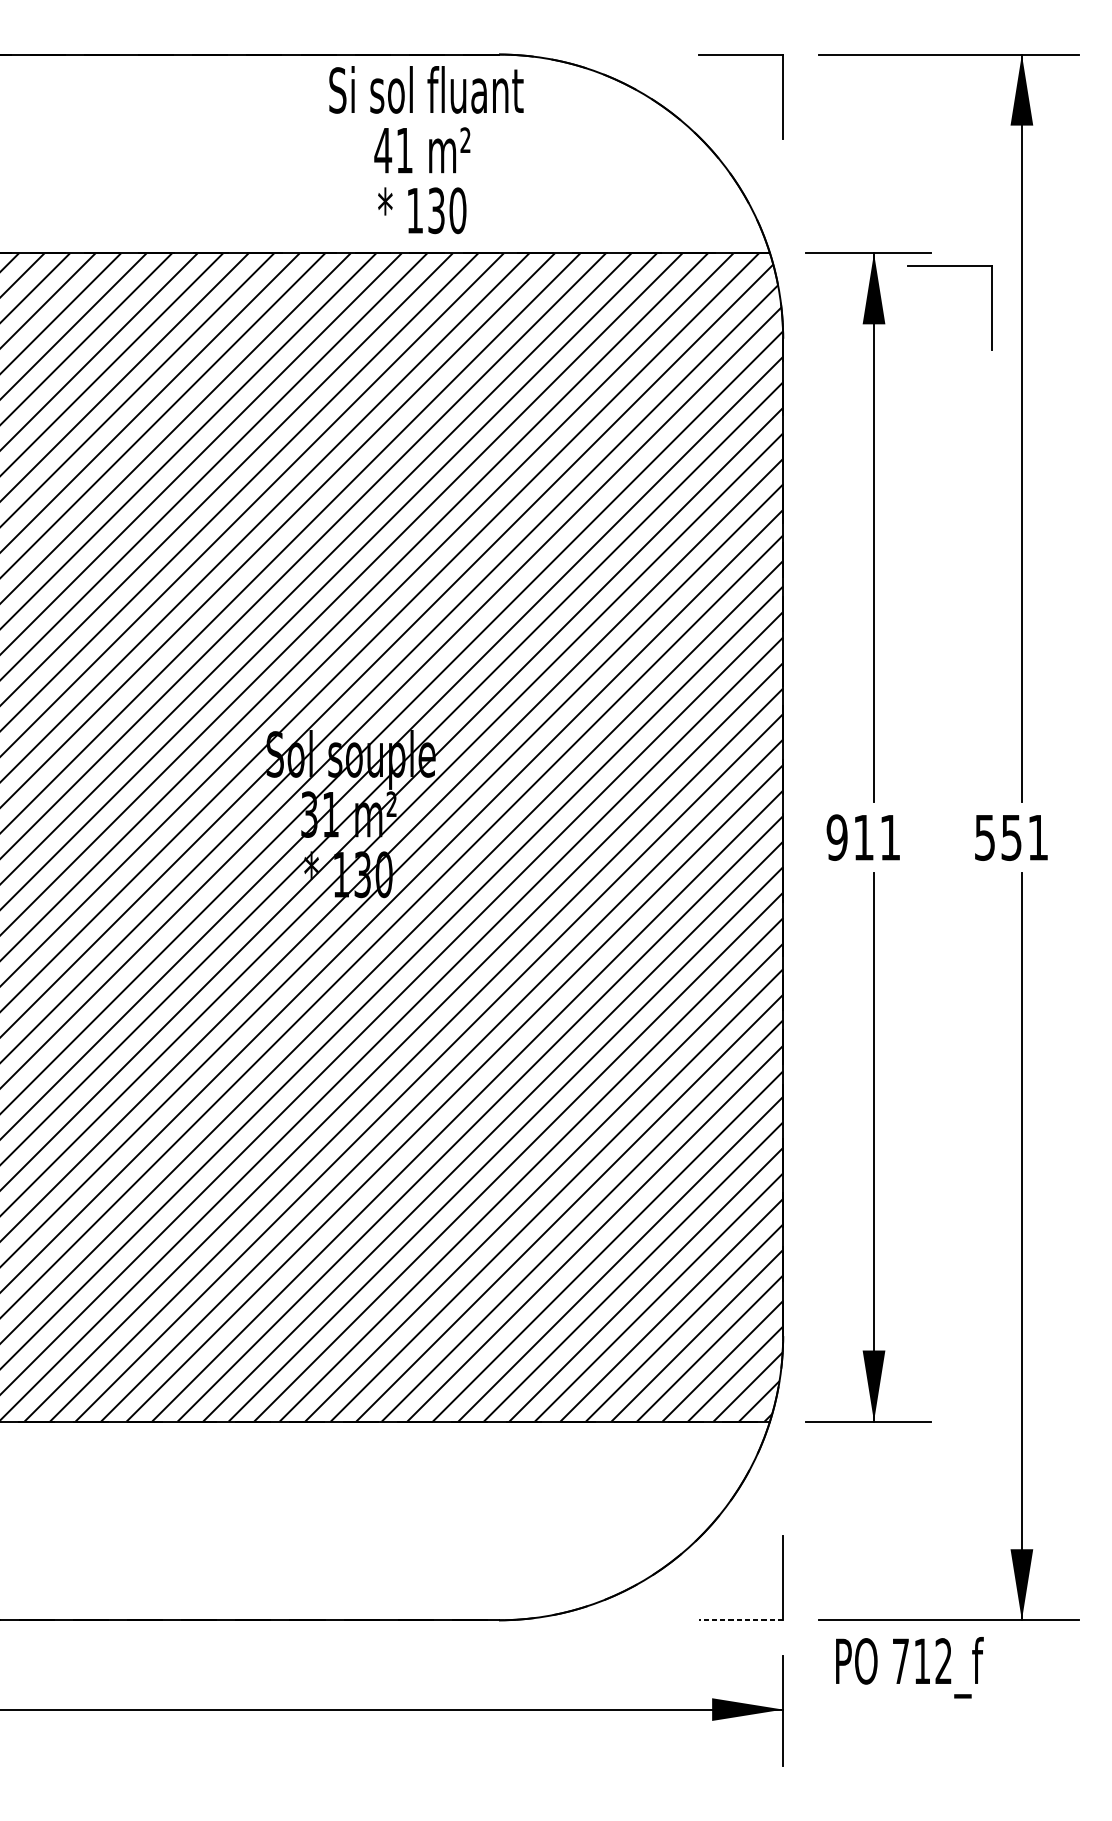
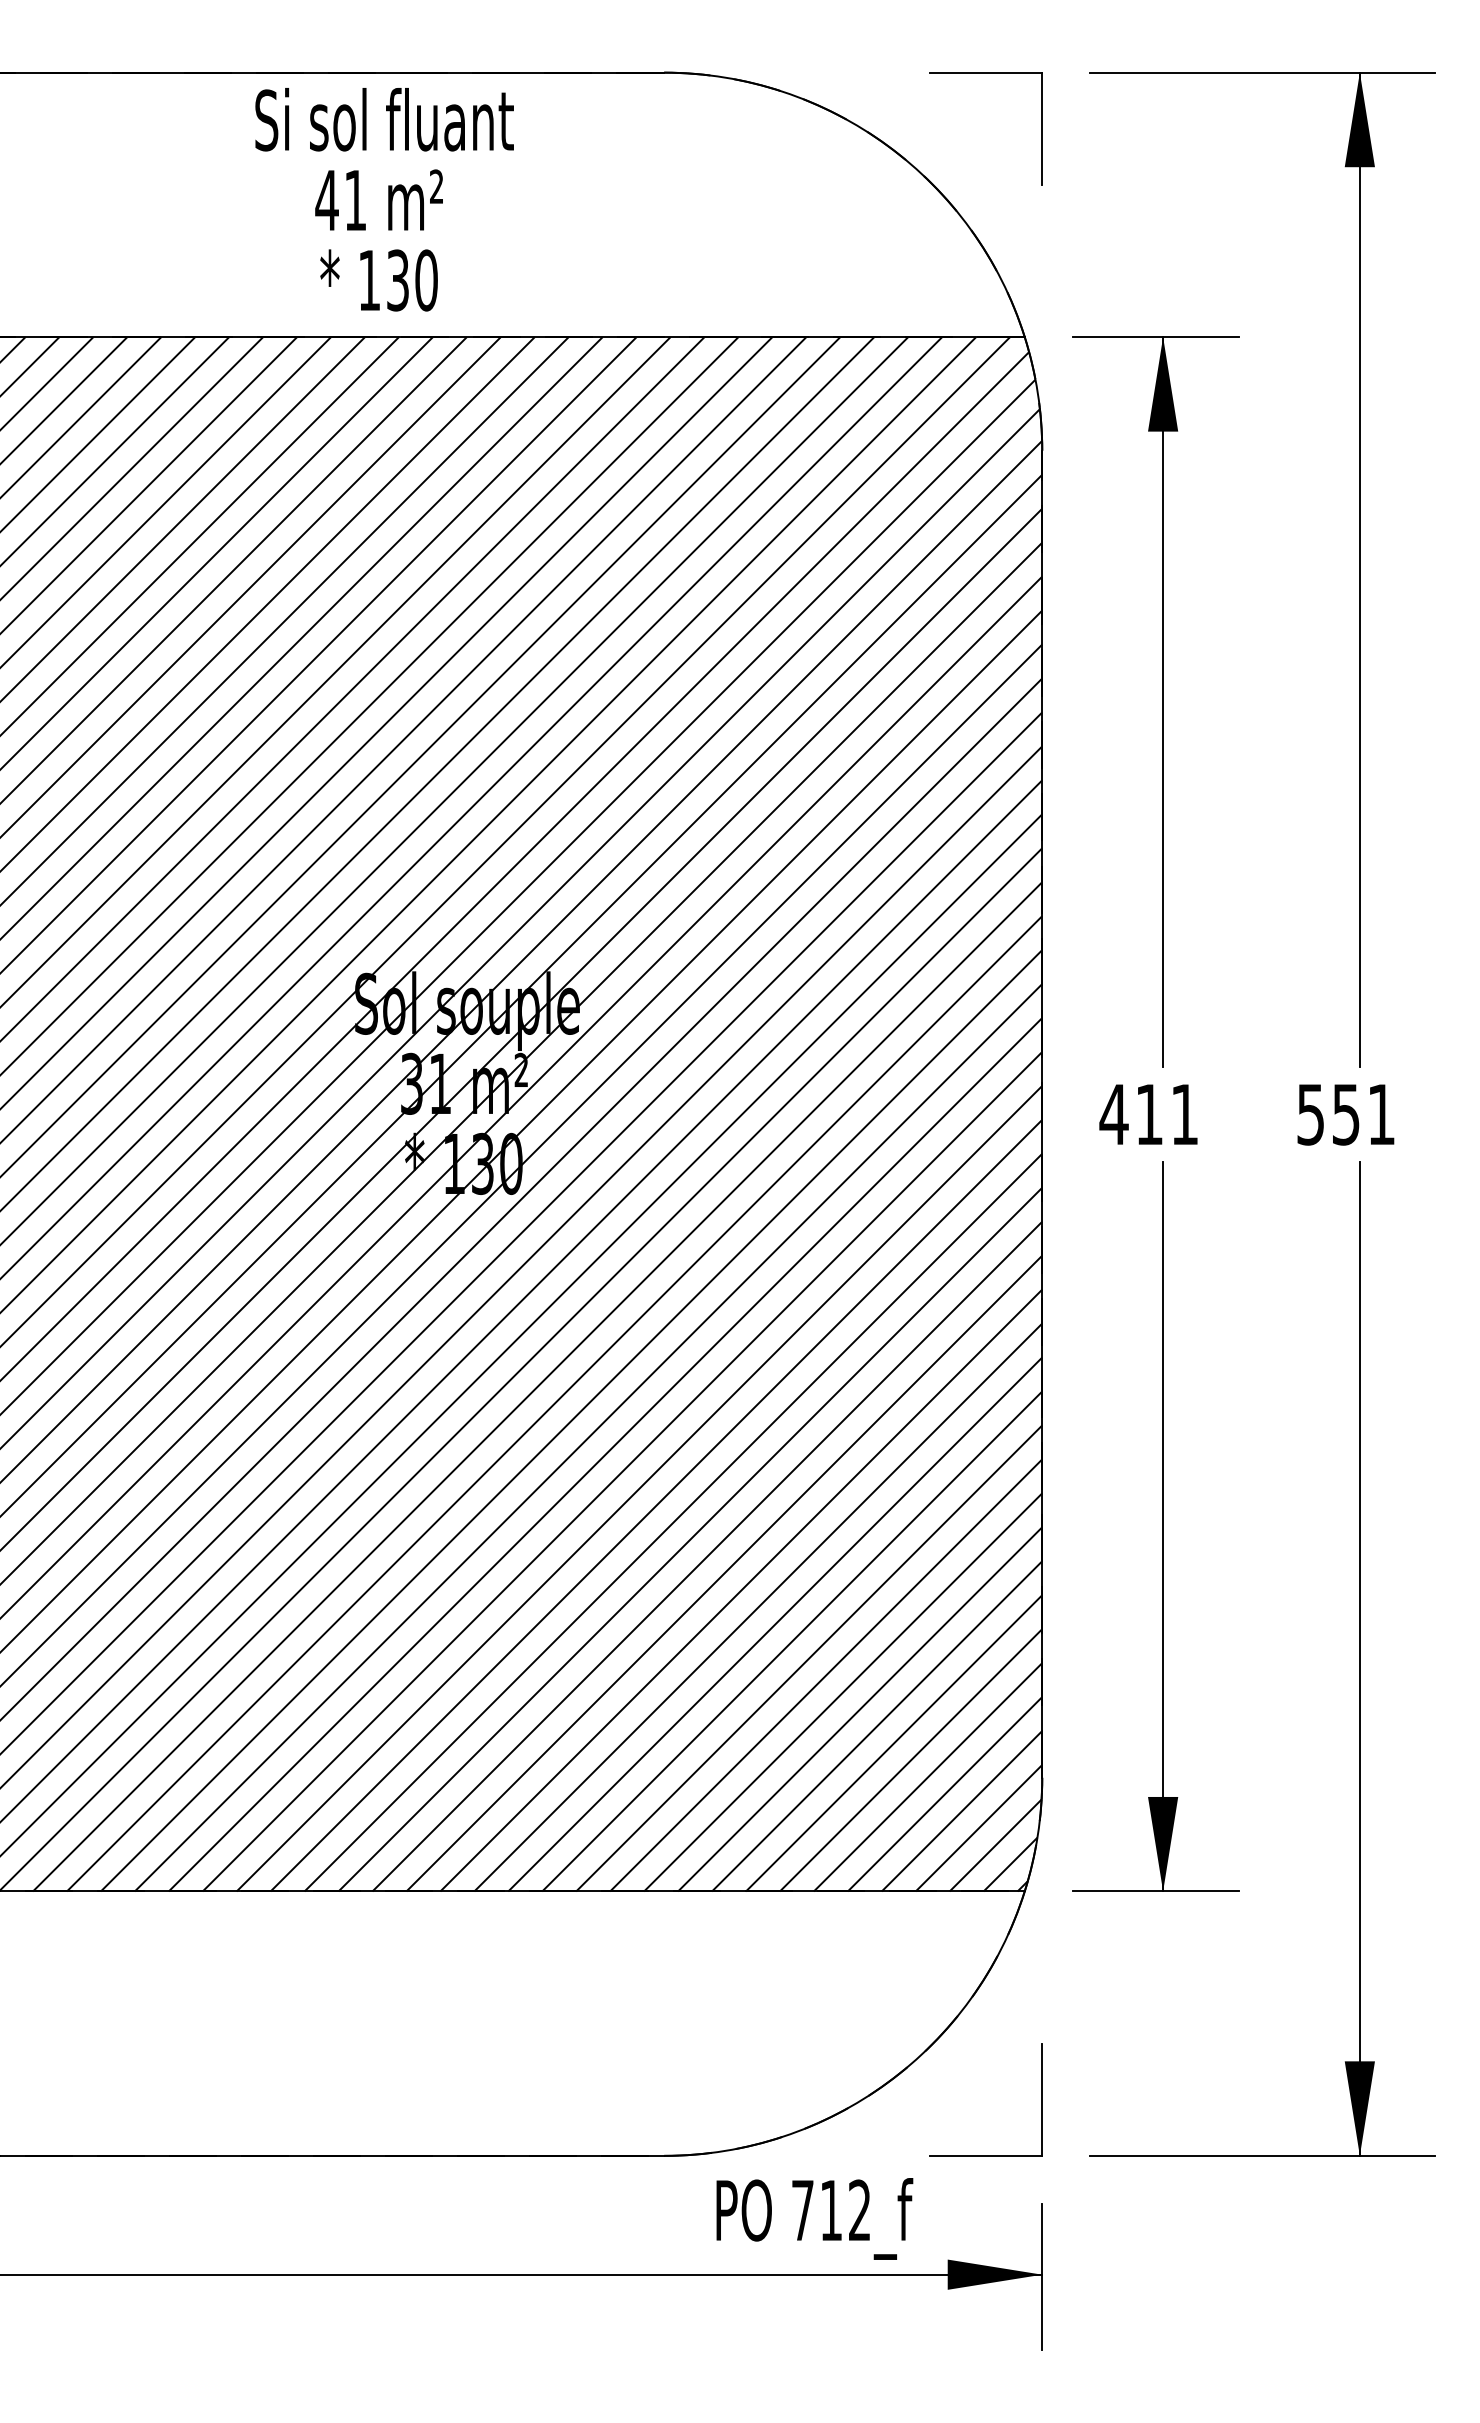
text: (426, 149) -> (384, 199), moved
part: (949, 266) -> (1263, 354), removed
text: (836, 837) -> (1113, 1114), 911 -> 411
line: (741, 1620) -> (986, 2155), dashed -> solid
text: (909, 1667) -> (814, 2218), moved

